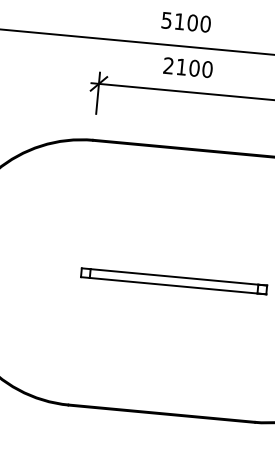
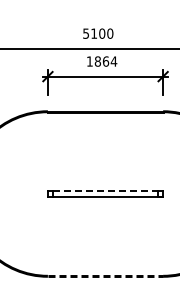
text: (187, 67) -> (101, 61), 2100 -> 1864
line: (179, 277) -> (108, 191), solid -> dashed
line: (161, 413) -> (105, 276), solid -> dashed

